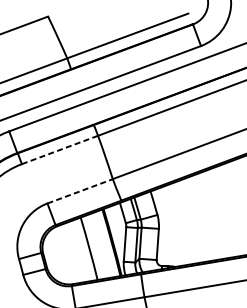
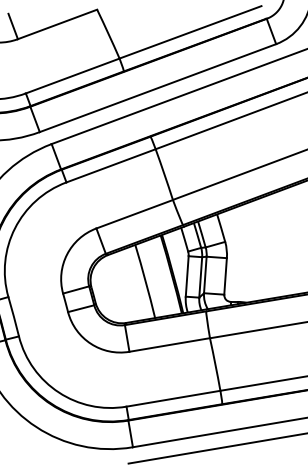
line: (60, 149) -> (111, 165), dashed -> solid
line: (80, 191) -> (134, 214), dashed -> solid

